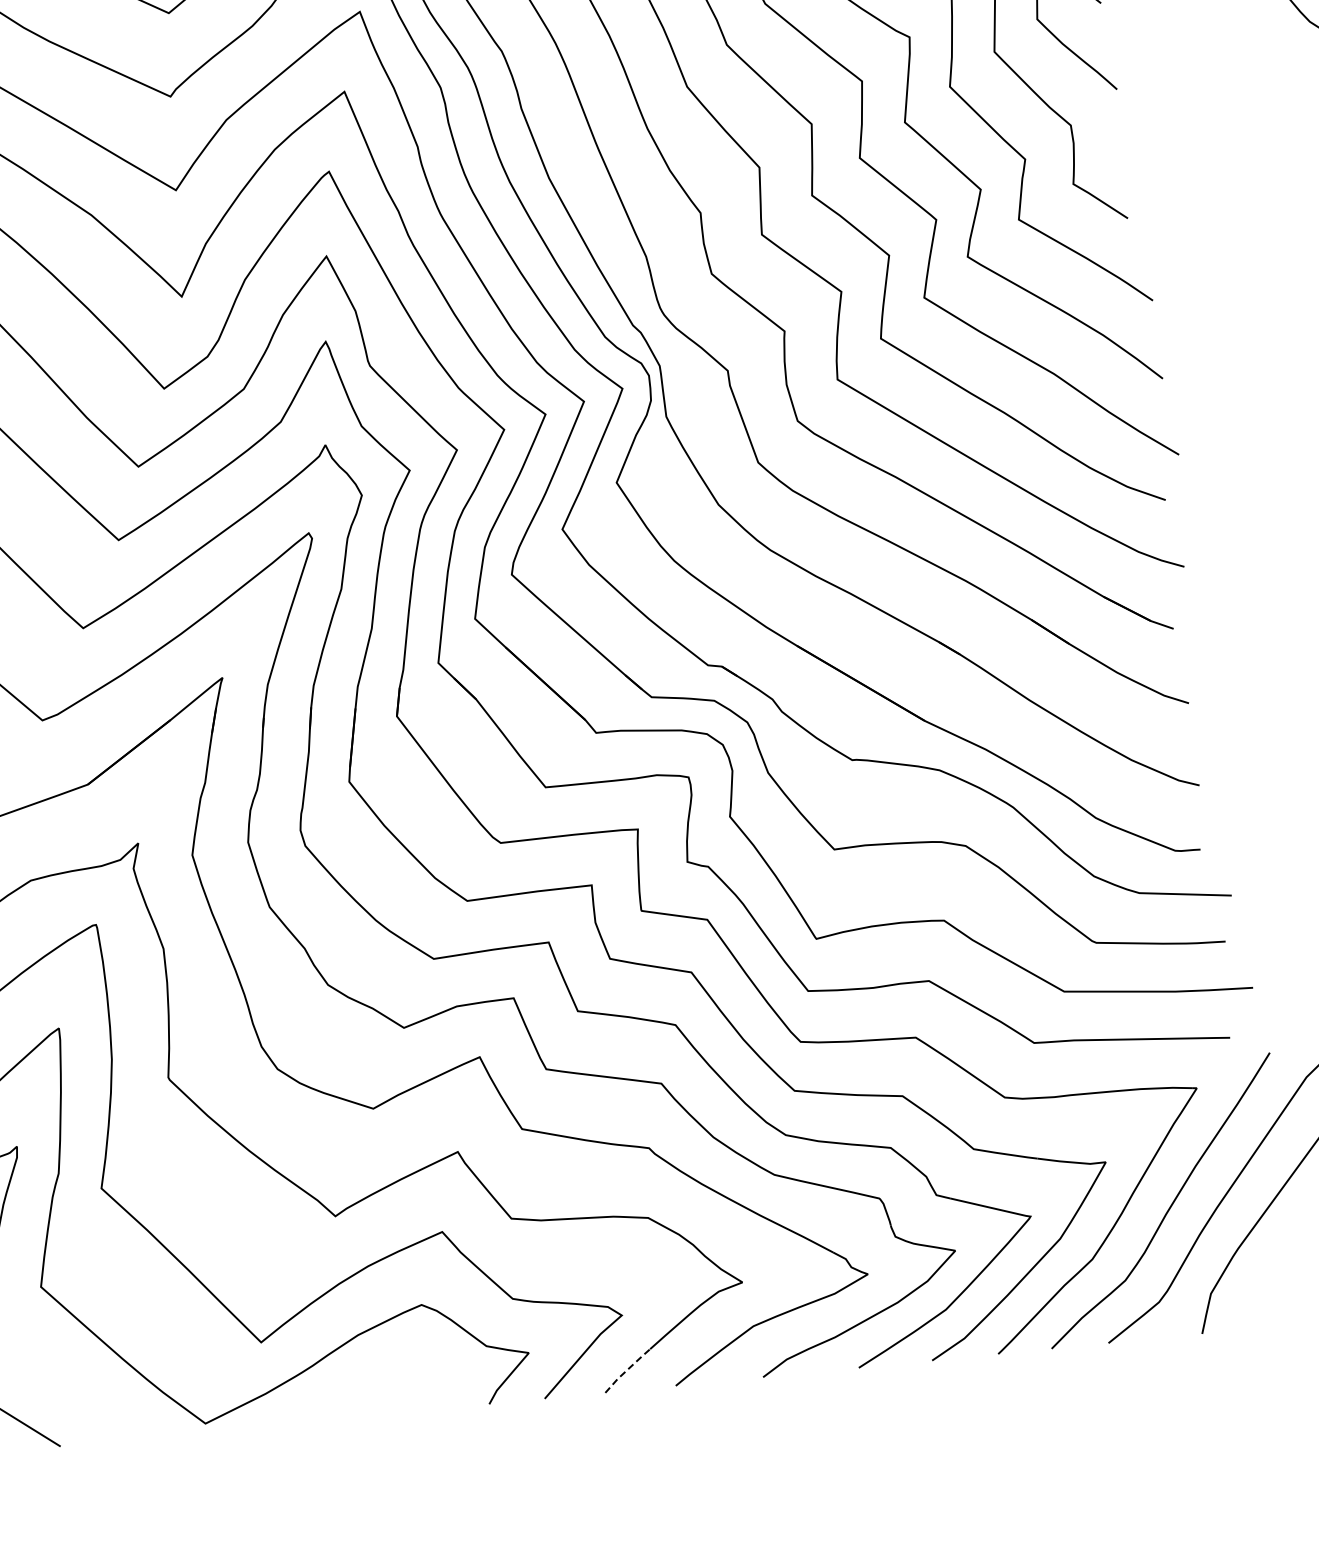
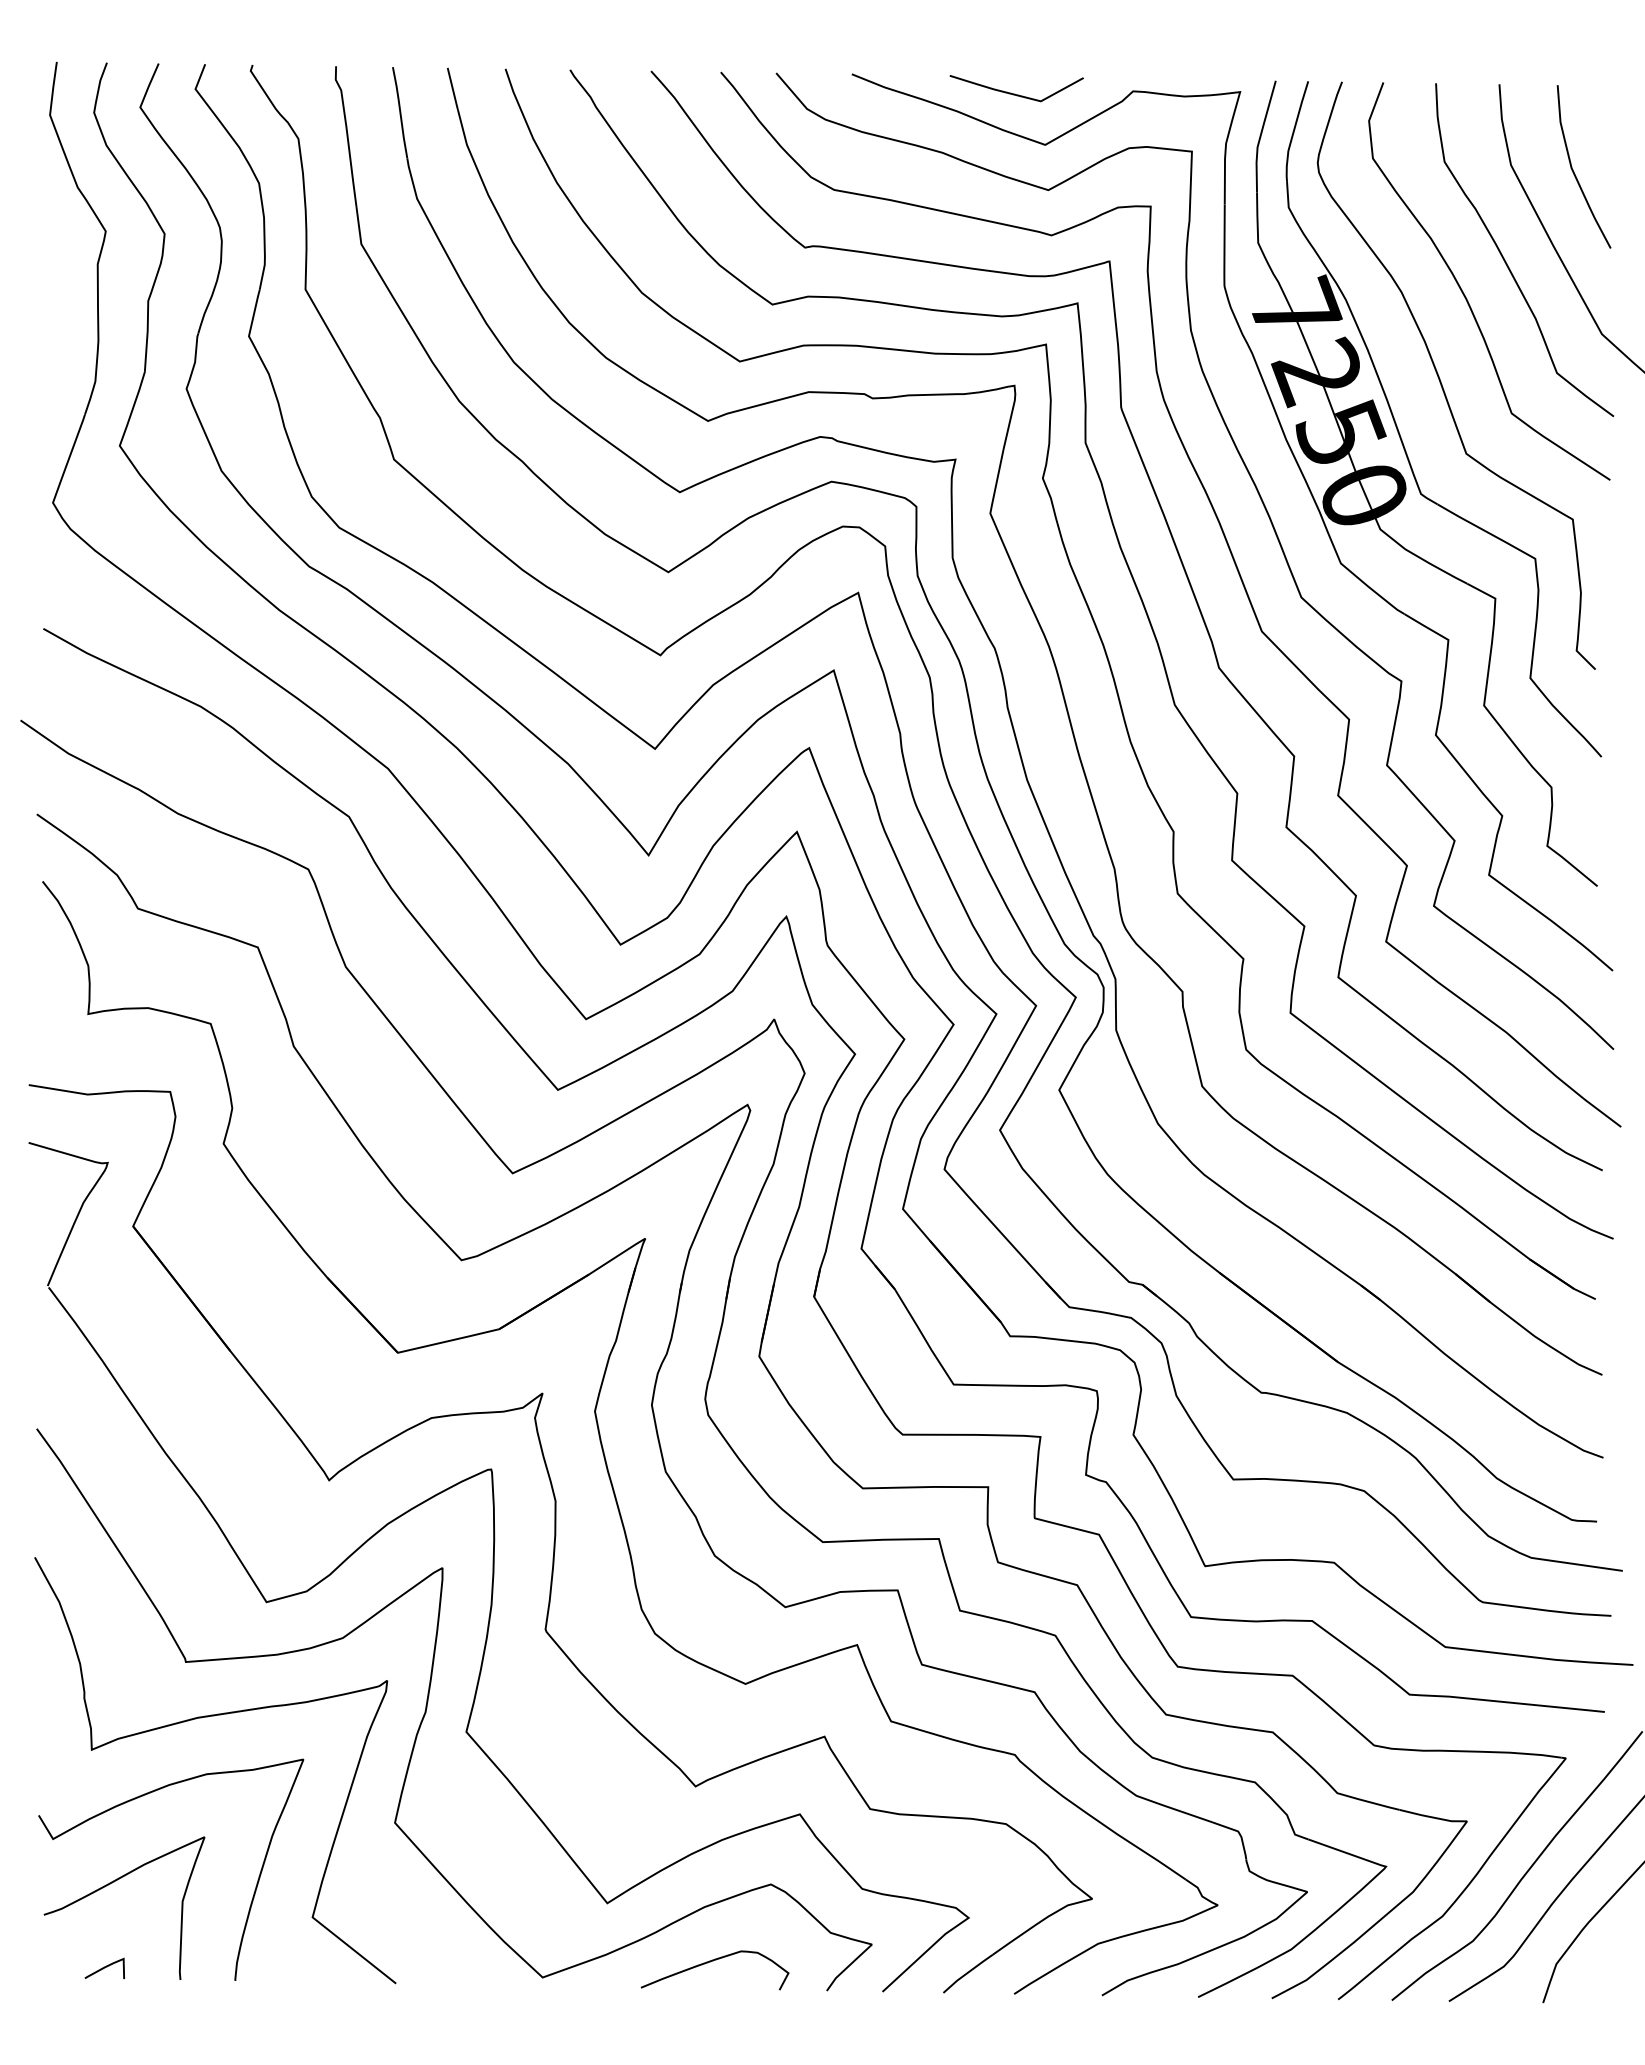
line: (626, 1369) -> (967, 1972), dashed -> solid
curve: (370, 1389) -> (710, 1962), added

